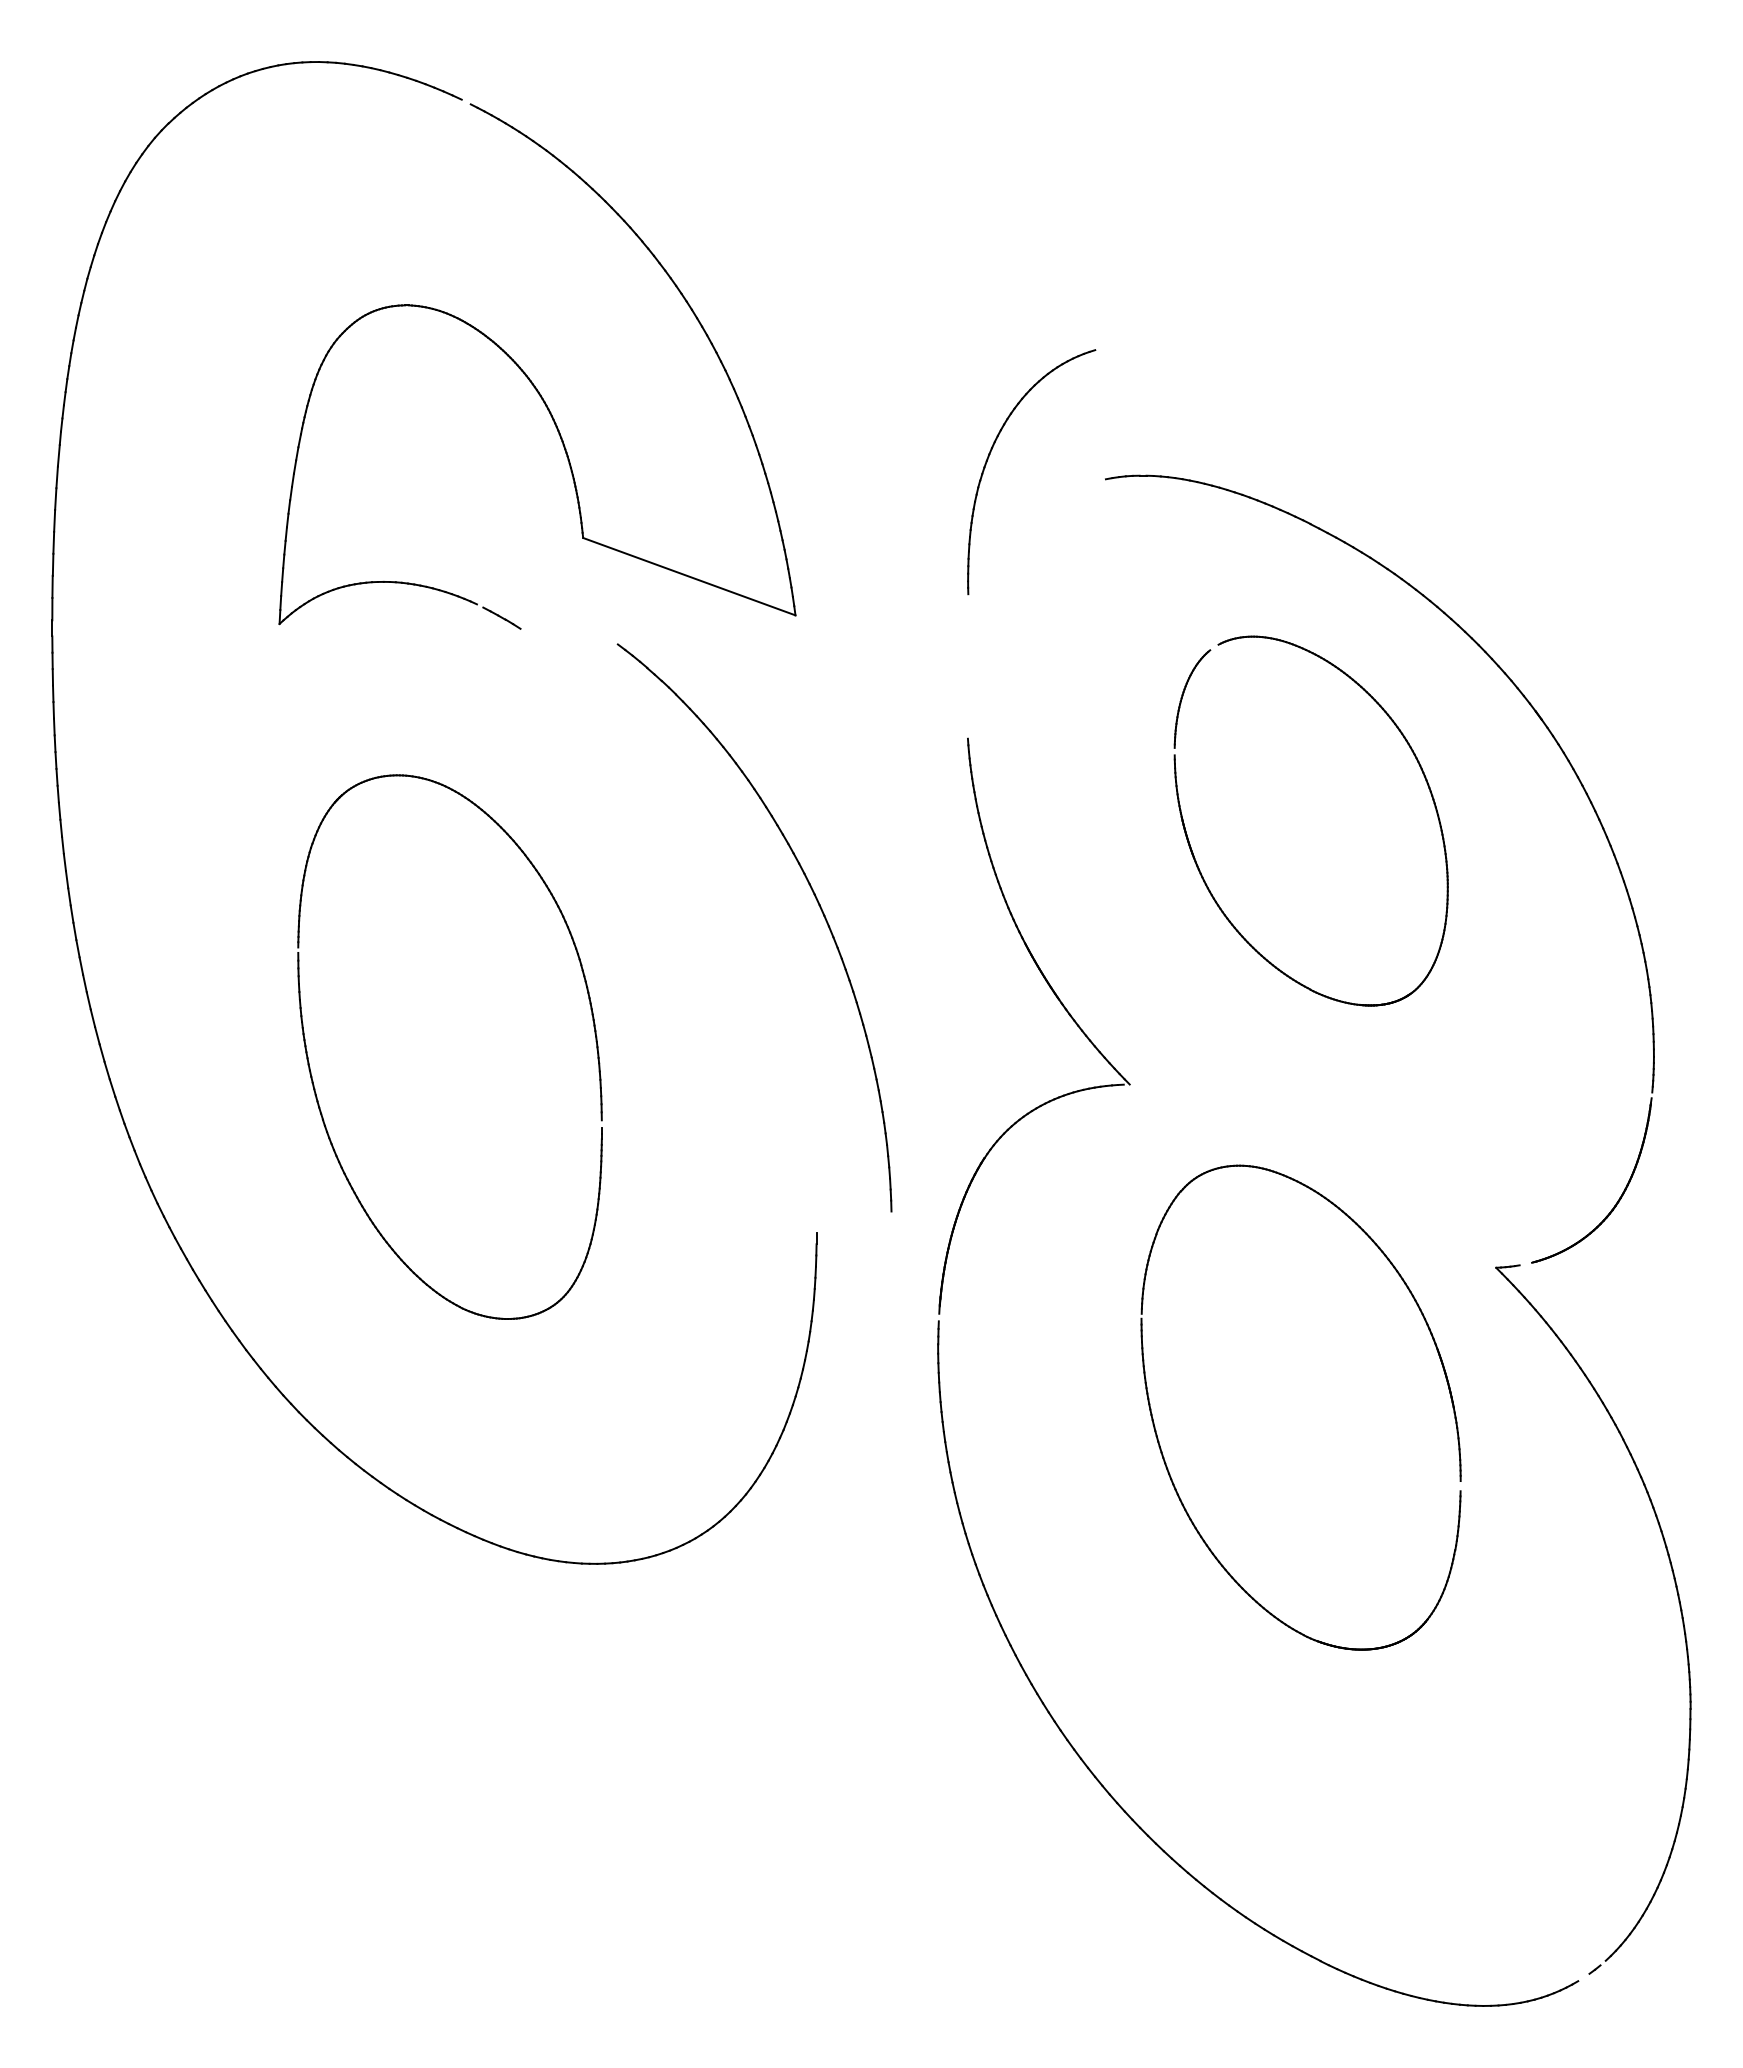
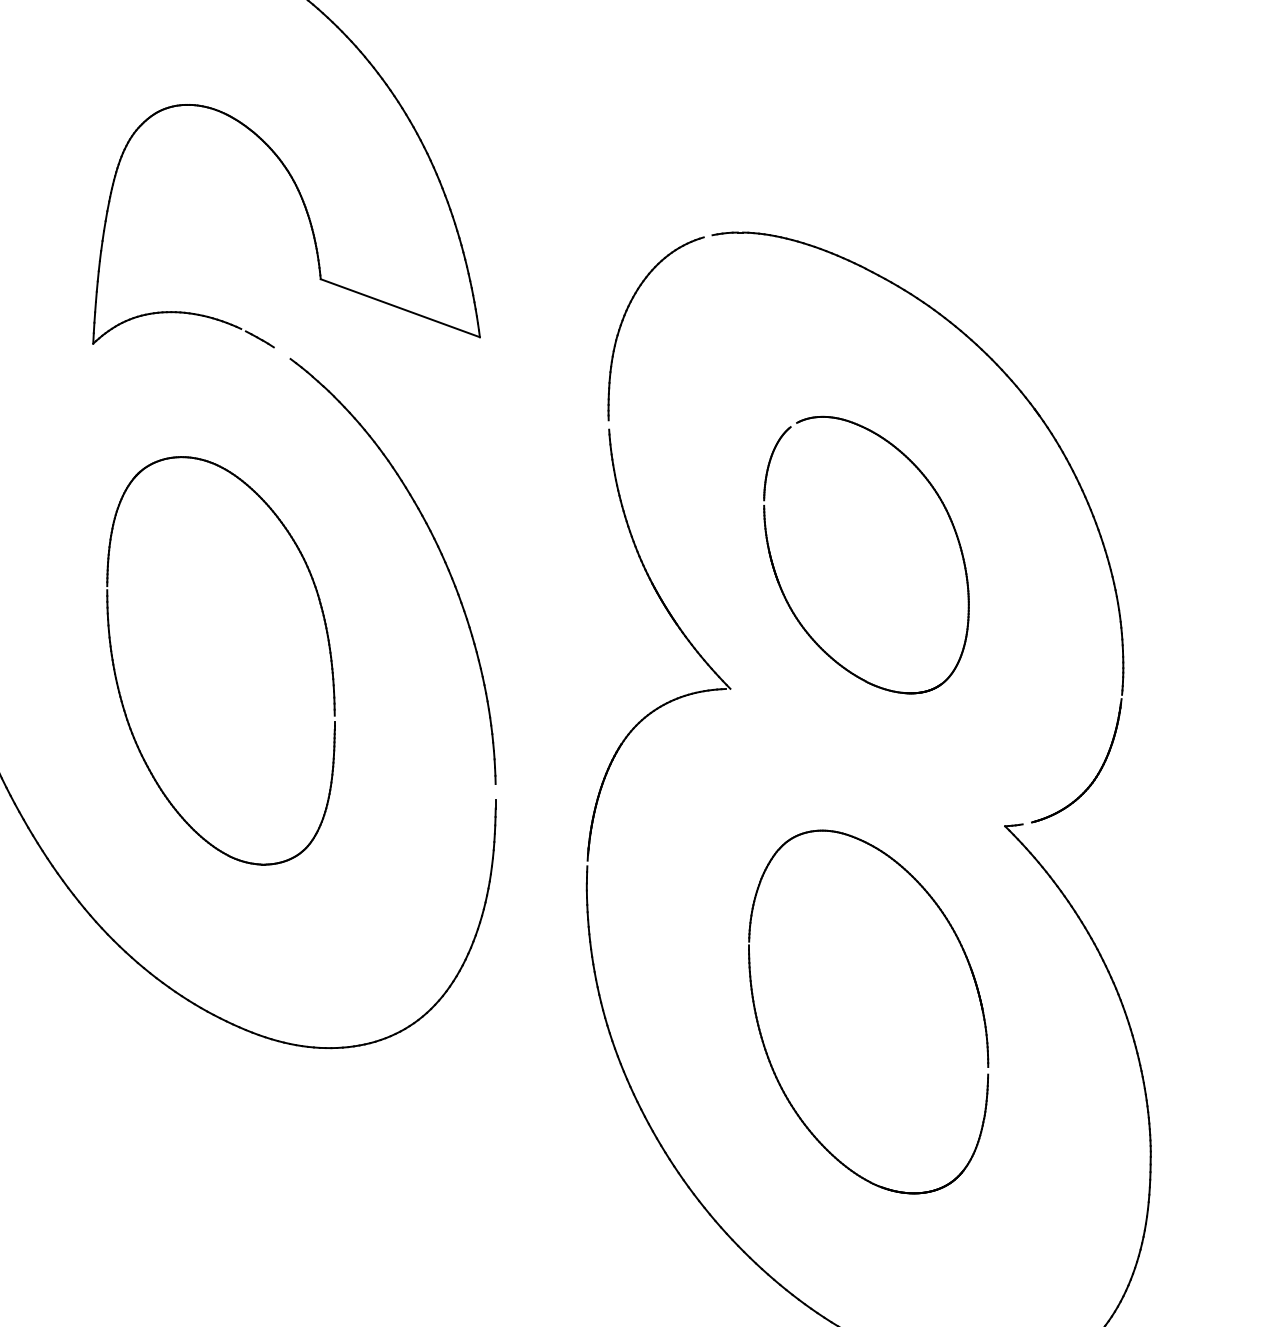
part: (989, 457) -> (624, 317), moved
part: (1198, 865) -> (781, 588), moved
part: (816, 901) -> (439, 551), moved
part: (1163, 1454) -> (765, 1047), moved

